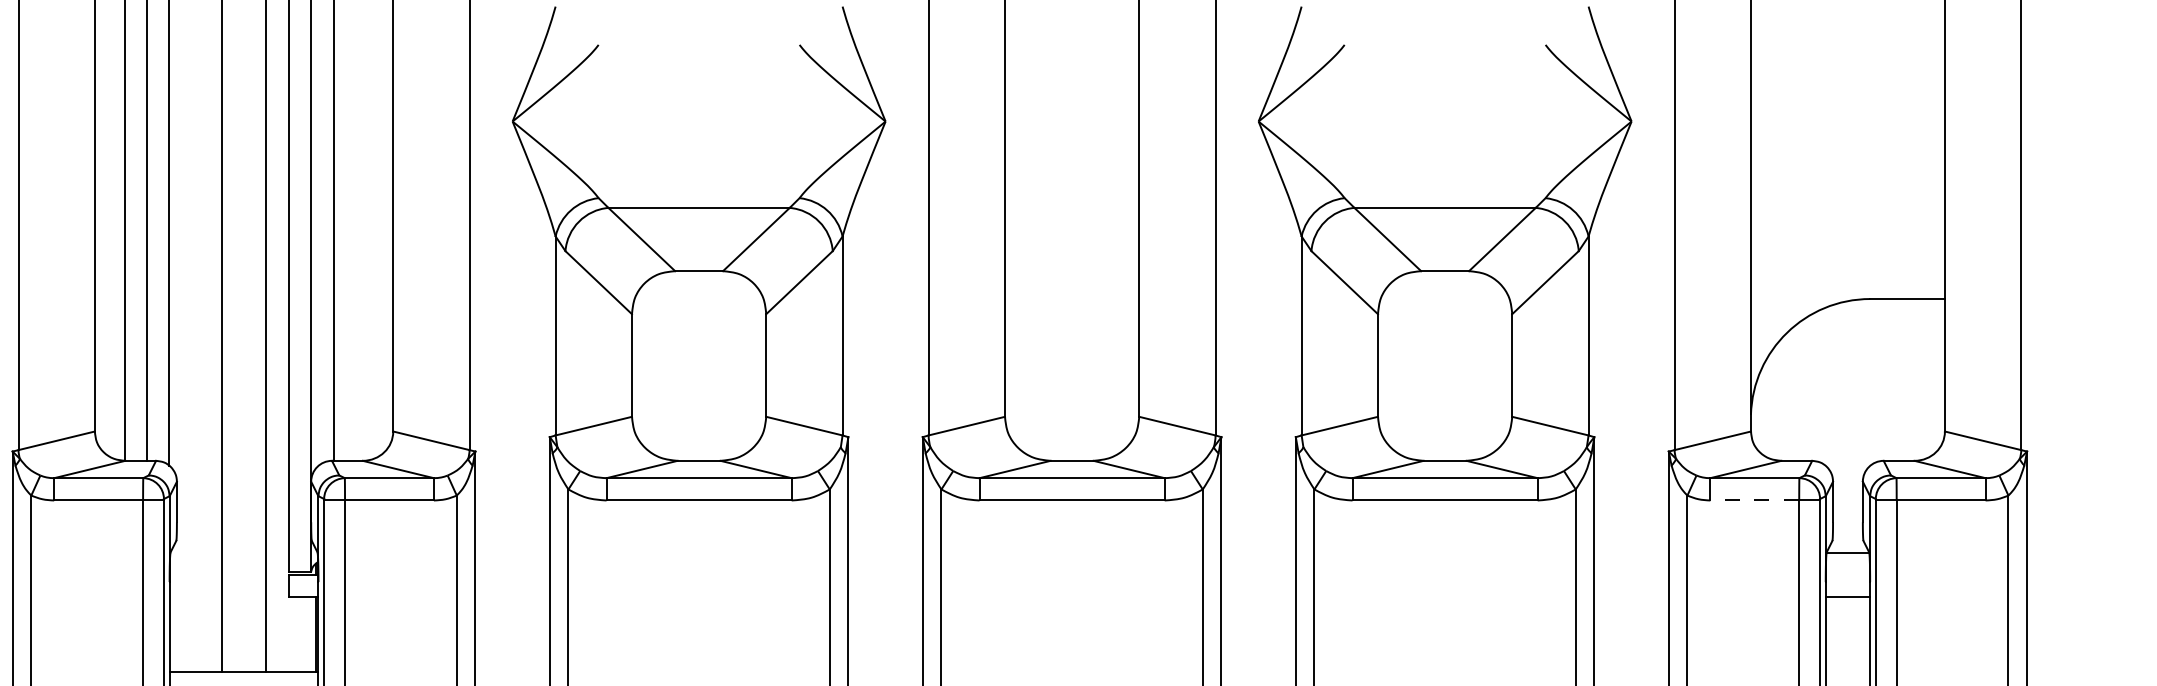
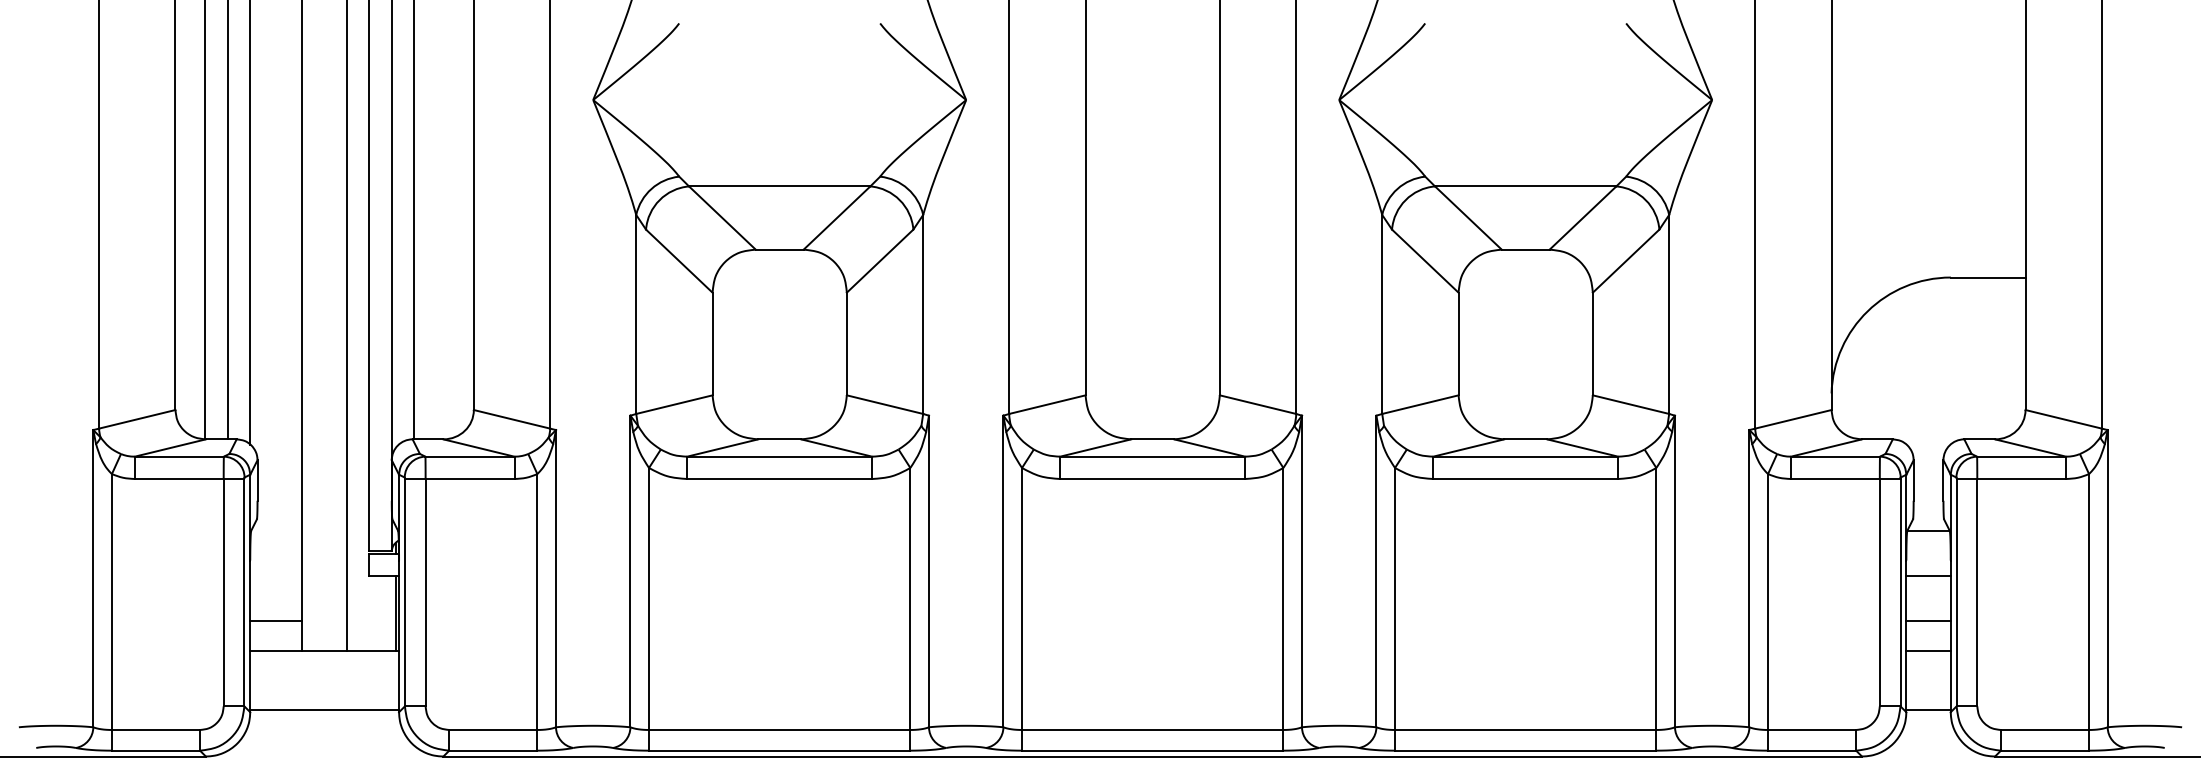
line: (1753, 500) -> (1834, 479), dashed -> solid
line: (195, 641) -> (276, 620), added
line: (1847, 641) -> (1928, 620), added
line: (1847, 671) -> (1928, 650), added

